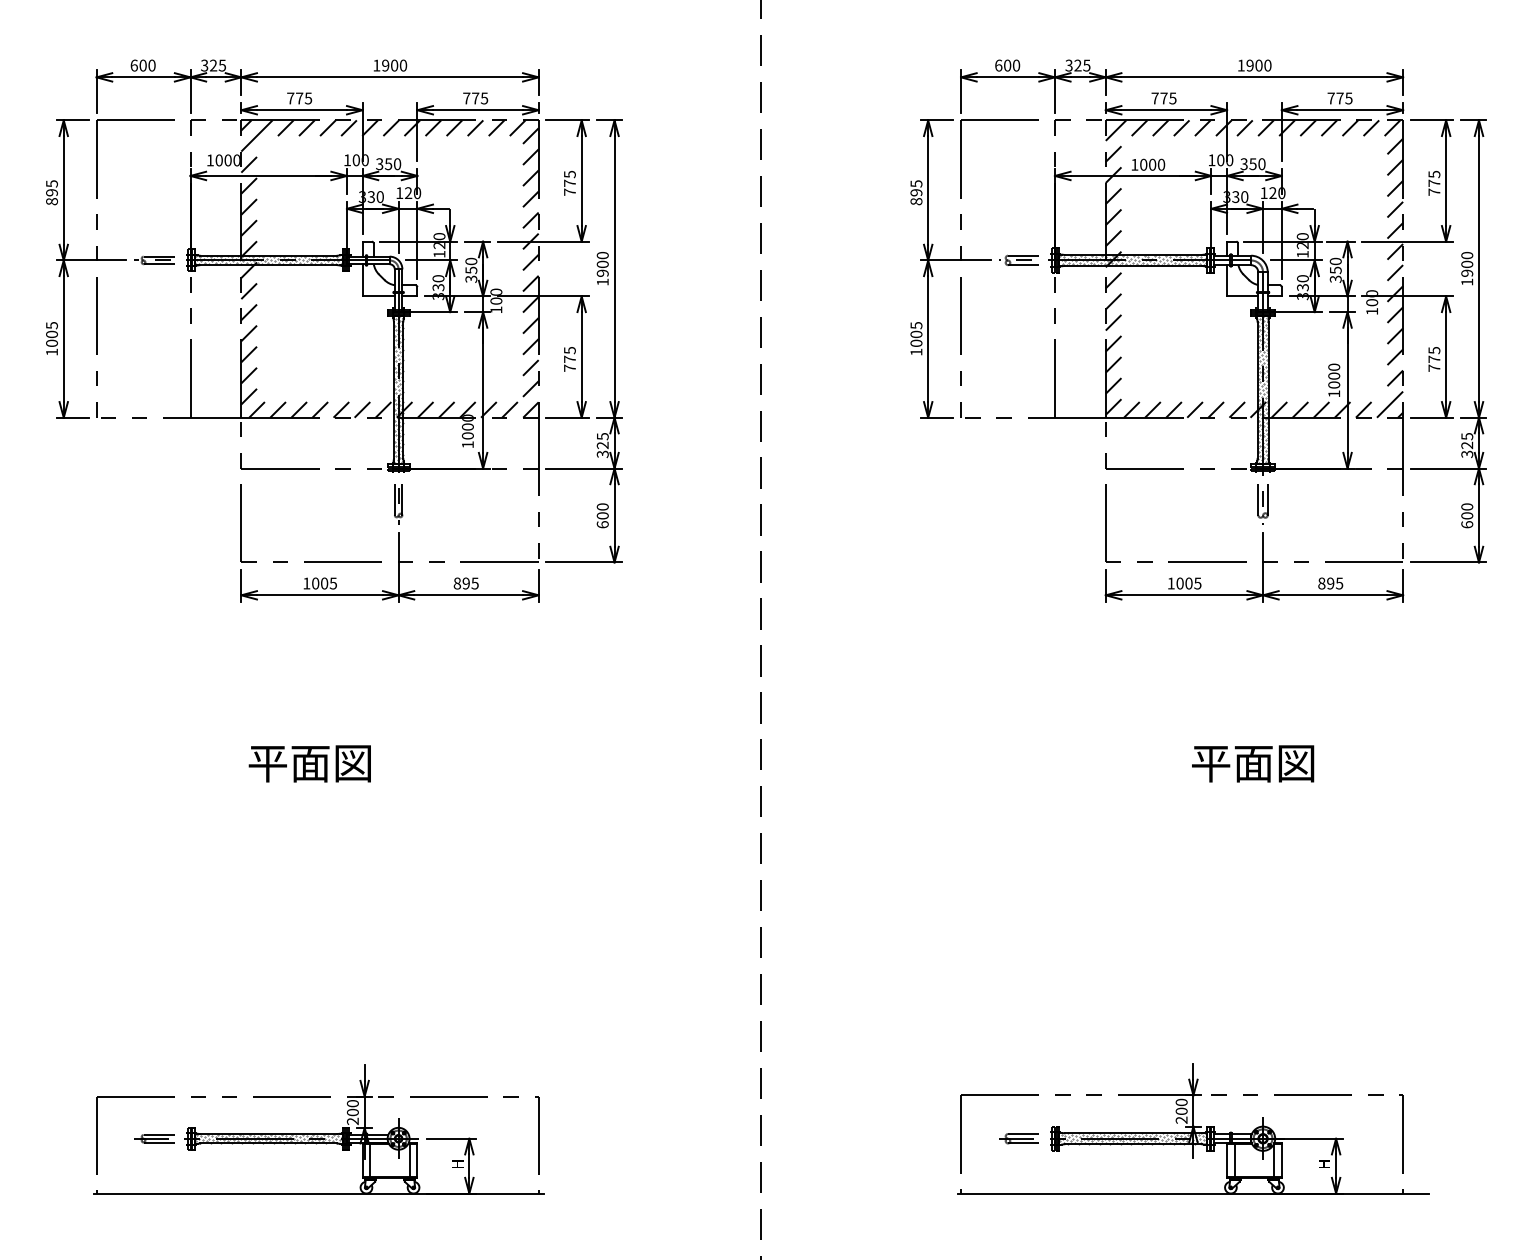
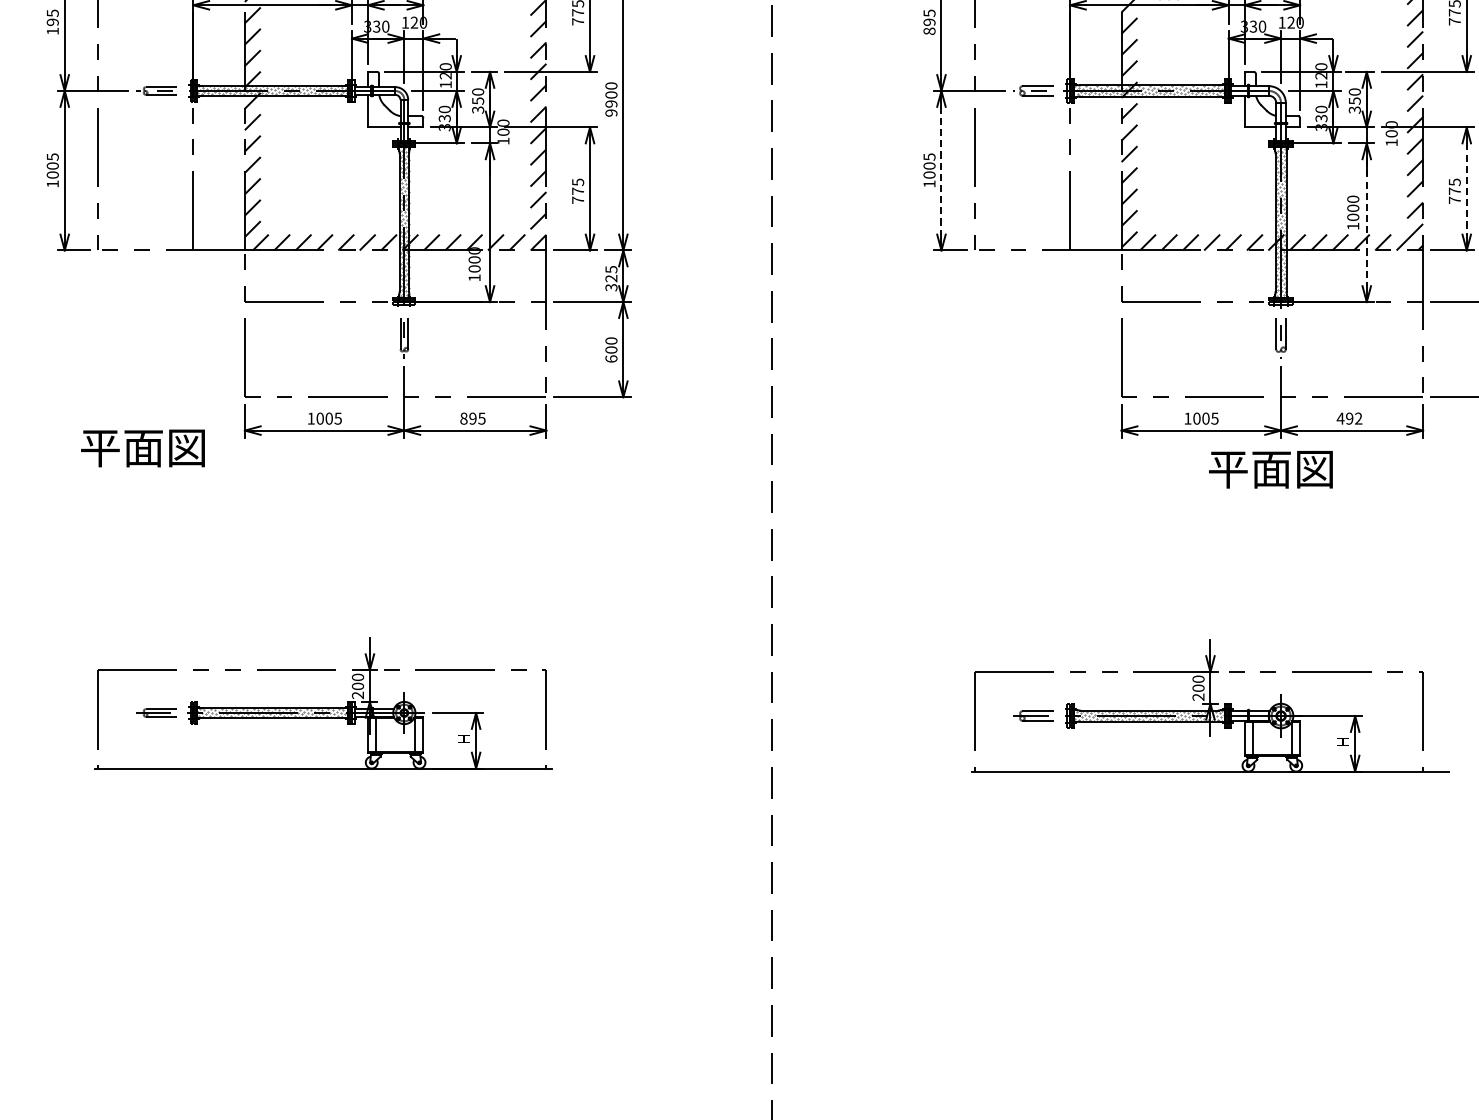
text: (52, 201) -> (53, 31), 895 -> 195
text: (602, 281) -> (611, 112), 1900 -> 9900
line: (928, 339) -> (941, 171), solid -> dashed
line: (1446, 357) -> (1467, 189), solid -> dashed
line: (1347, 390) -> (1366, 222), solid -> dashed
text: (1330, 583) -> (1349, 418), 895 -> 492
text: (309, 763) -> (142, 448), moved
text: (1253, 763) -> (1271, 469), moved
part: (1193, 1128) -> (1210, 705), moved
part: (318, 1129) -> (323, 703), moved

